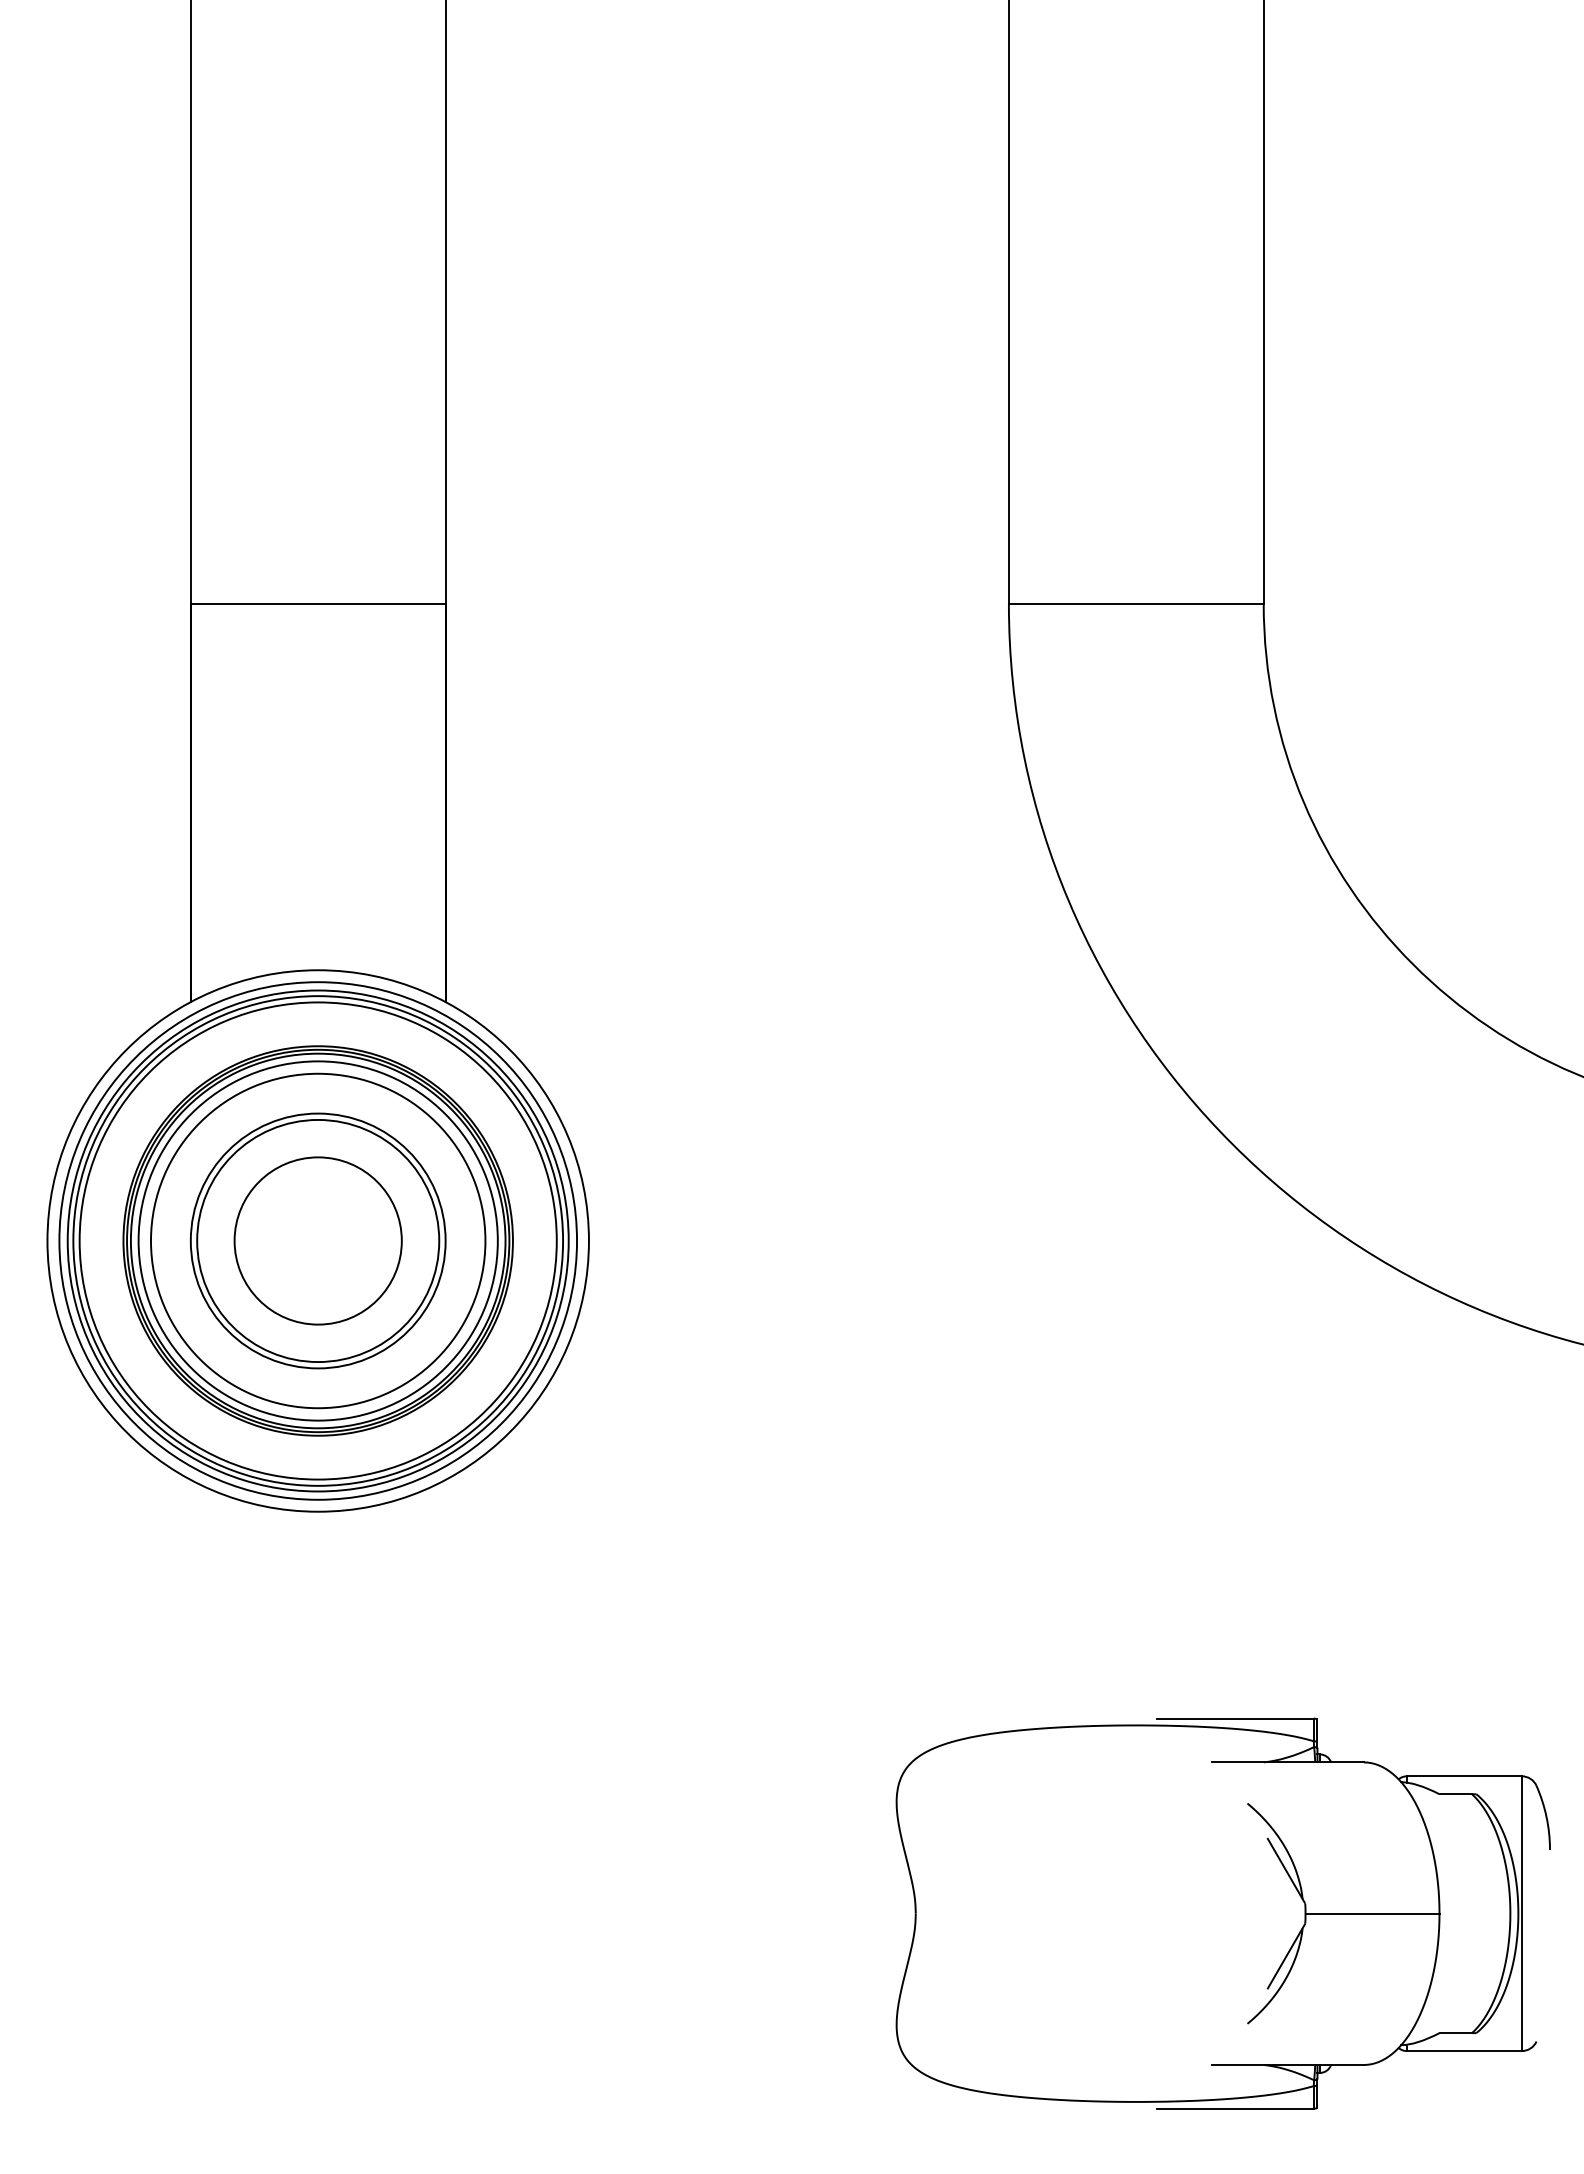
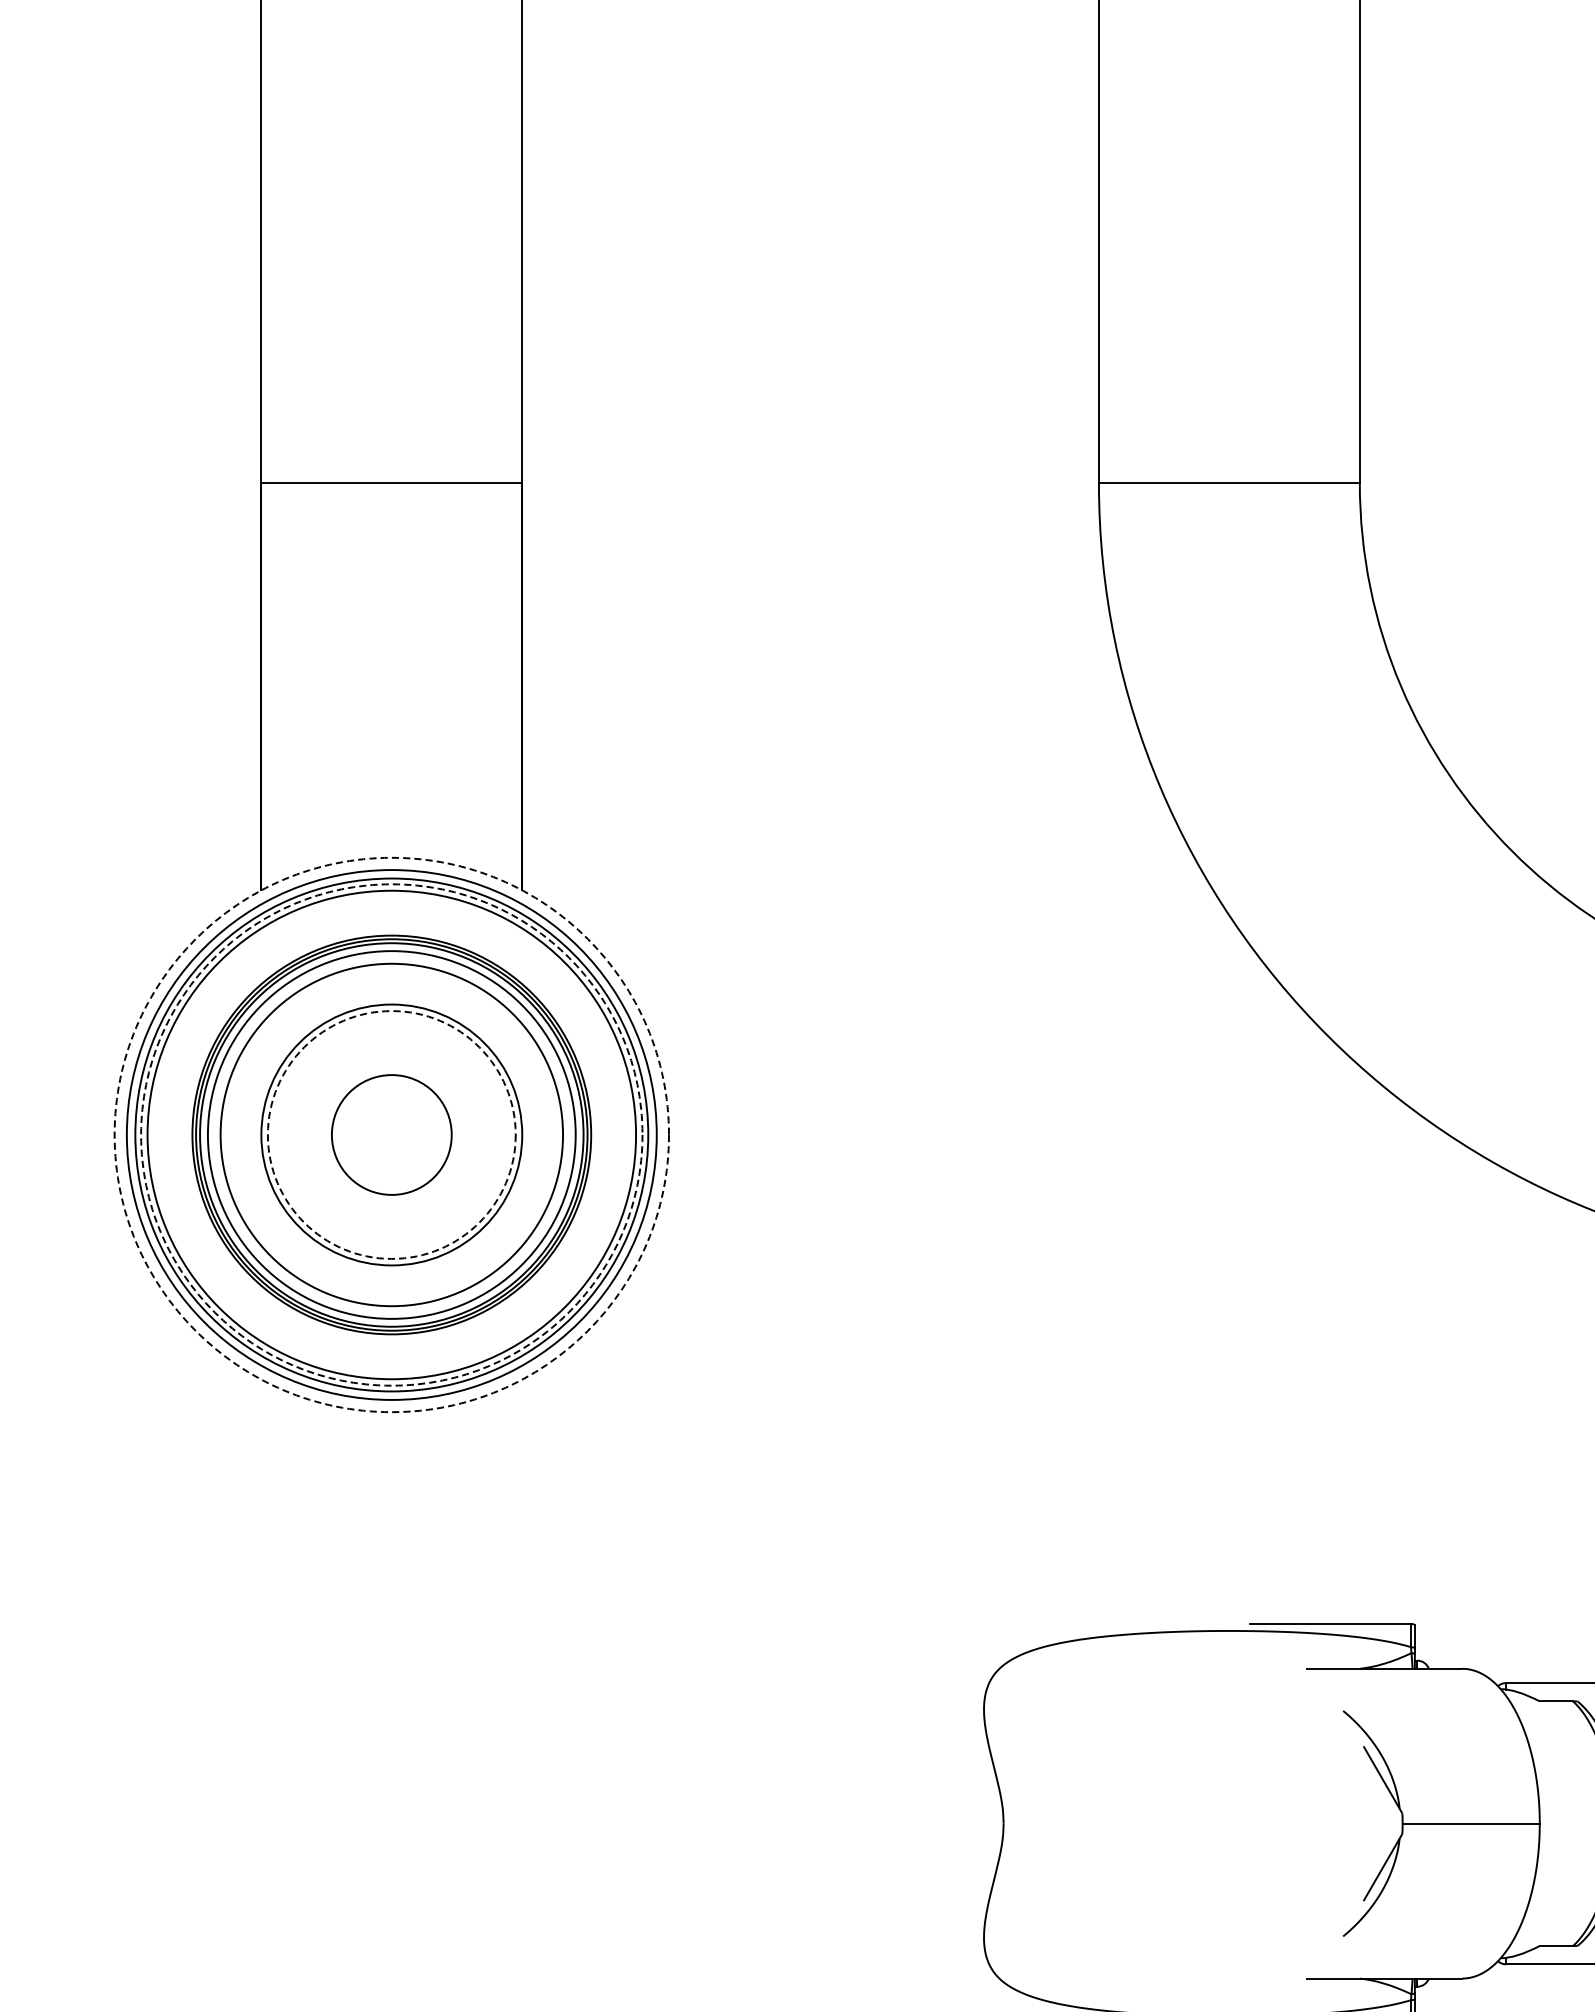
circle: (317, 1240) -> (391, 1134), size x0.7
circle: (317, 1240) -> (391, 1134), solid -> dashed
circle: (318, 1240) -> (392, 1134), solid -> dashed
circle: (318, 1240) -> (392, 1134), solid -> dashed

